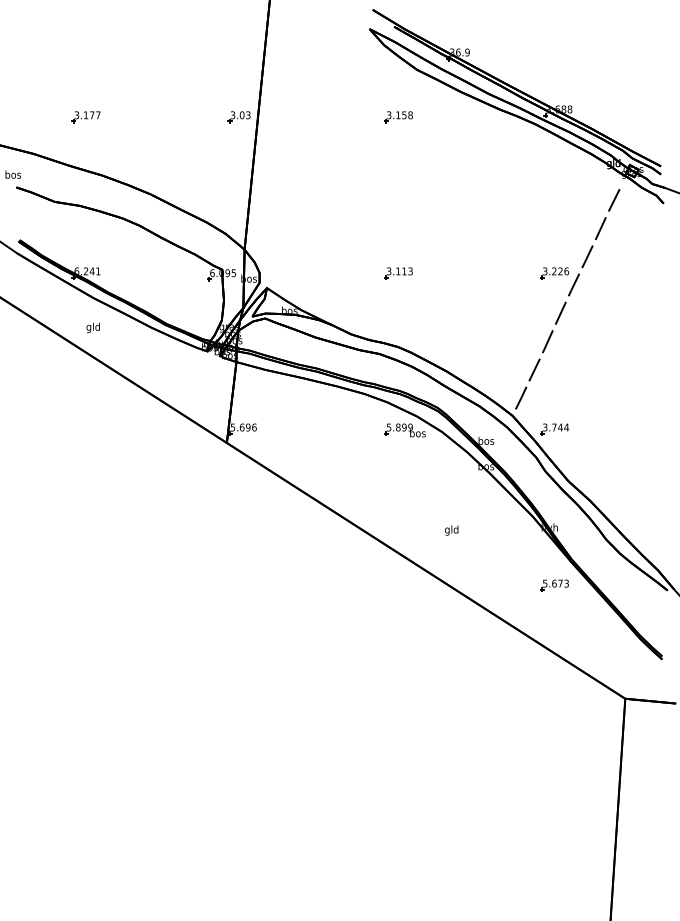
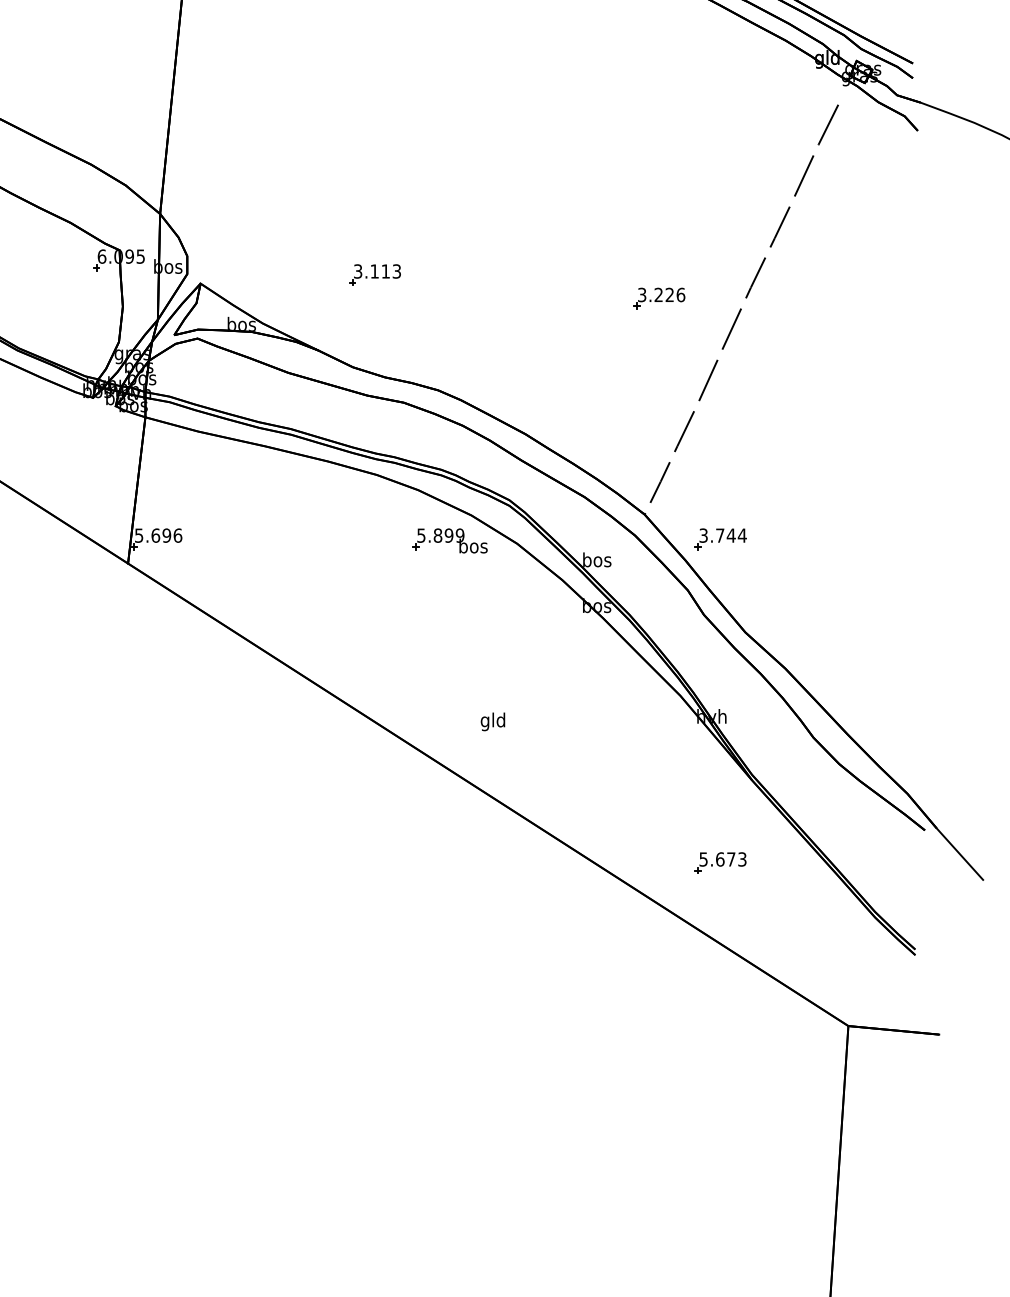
part: (398, 273) -> (375, 275), moved
part: (554, 273) -> (658, 298), moved
text: (451, 530) -> (492, 721), moved
part: (554, 585) -> (720, 862), moved

